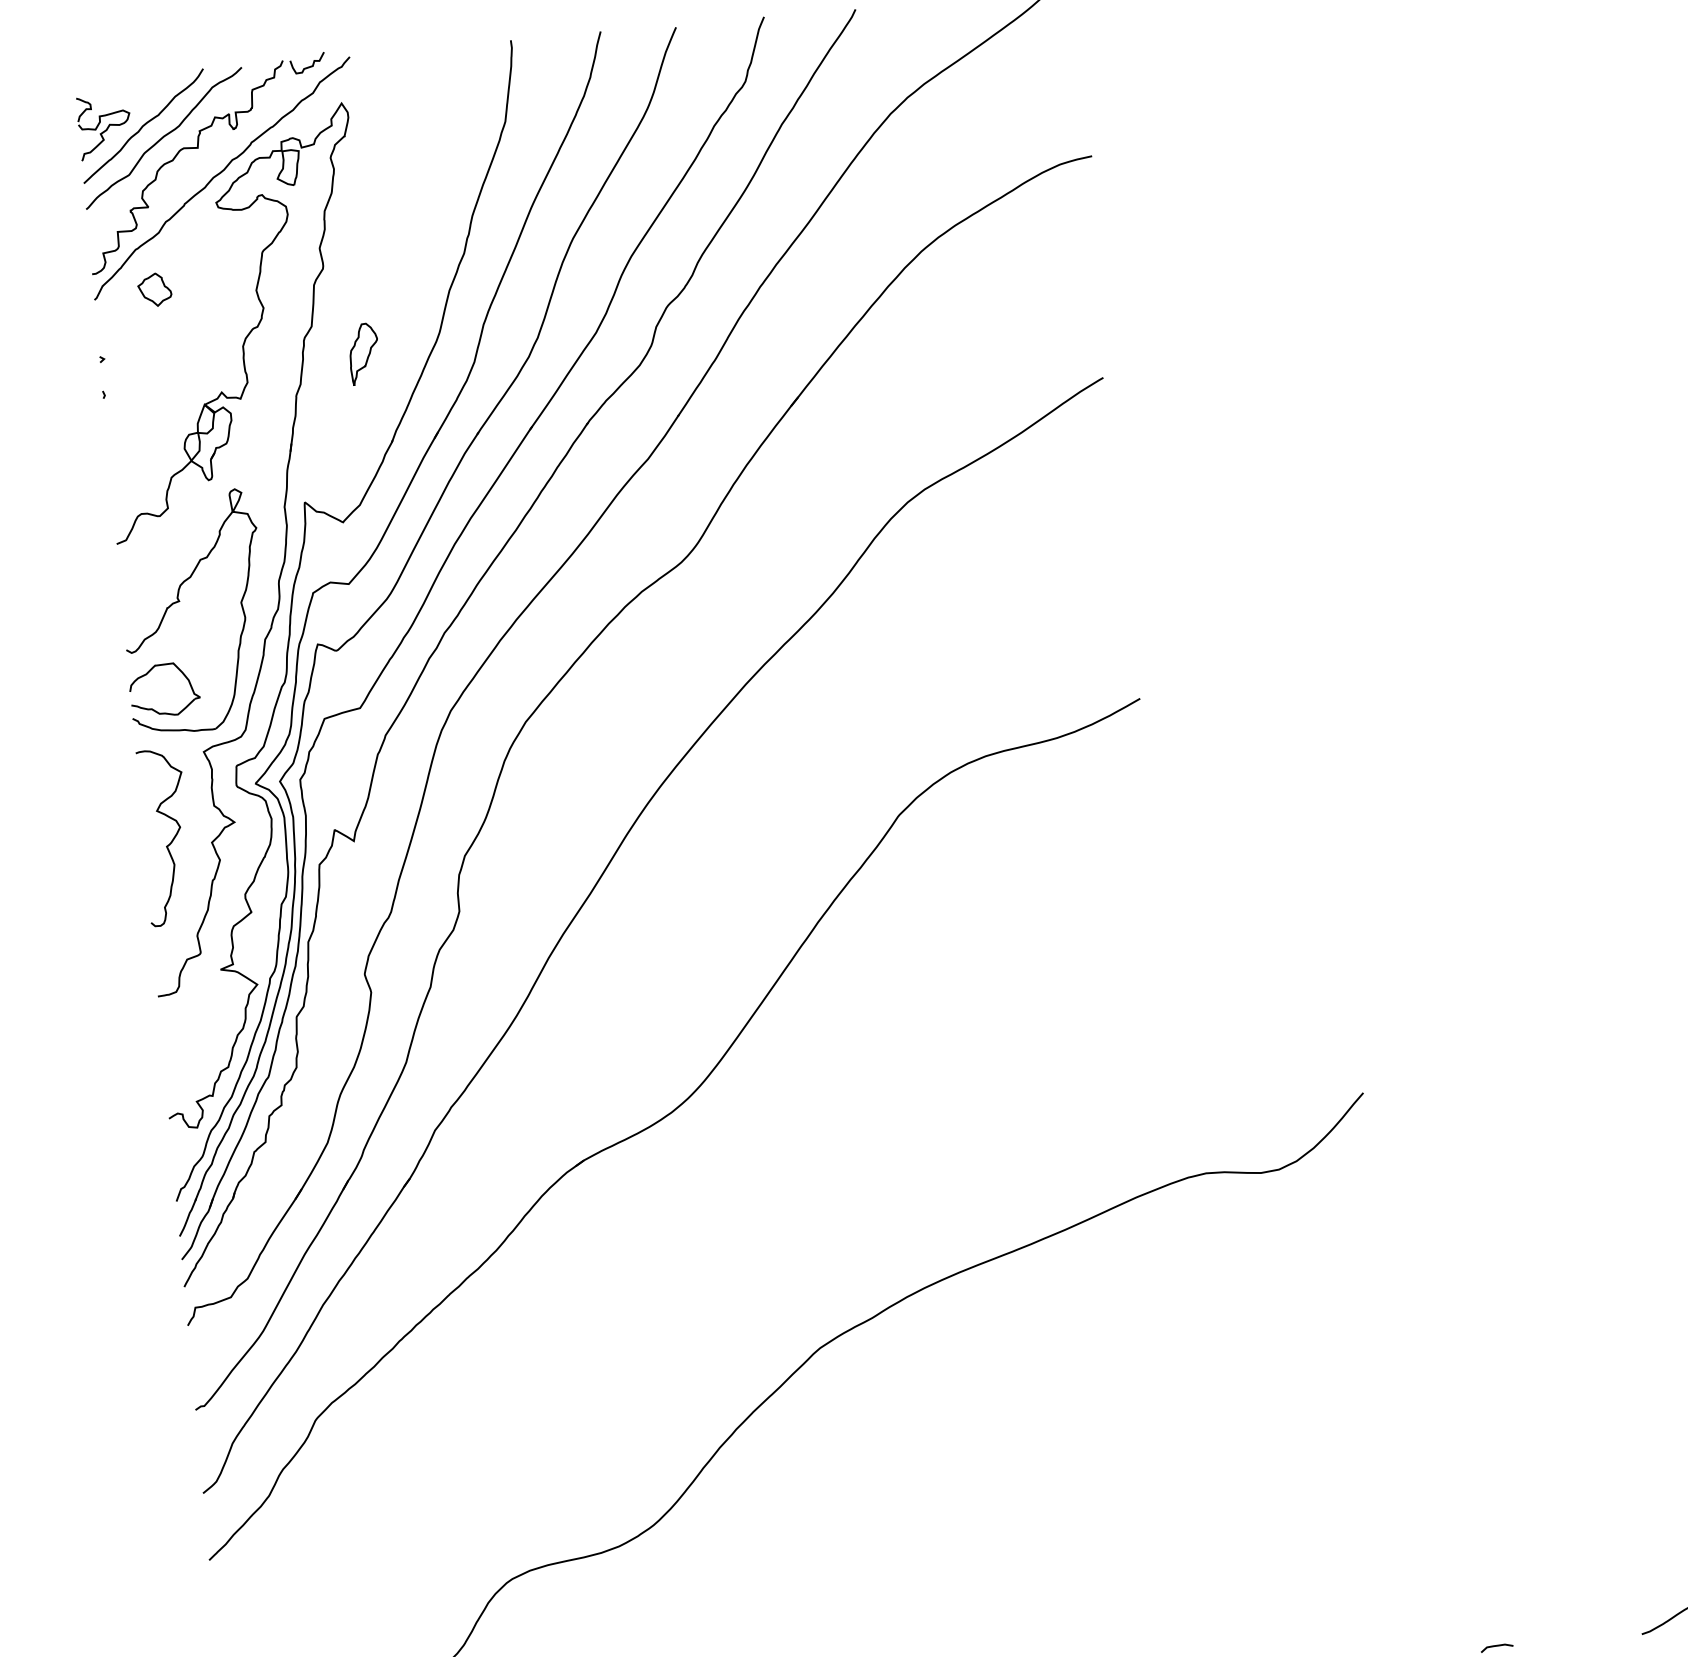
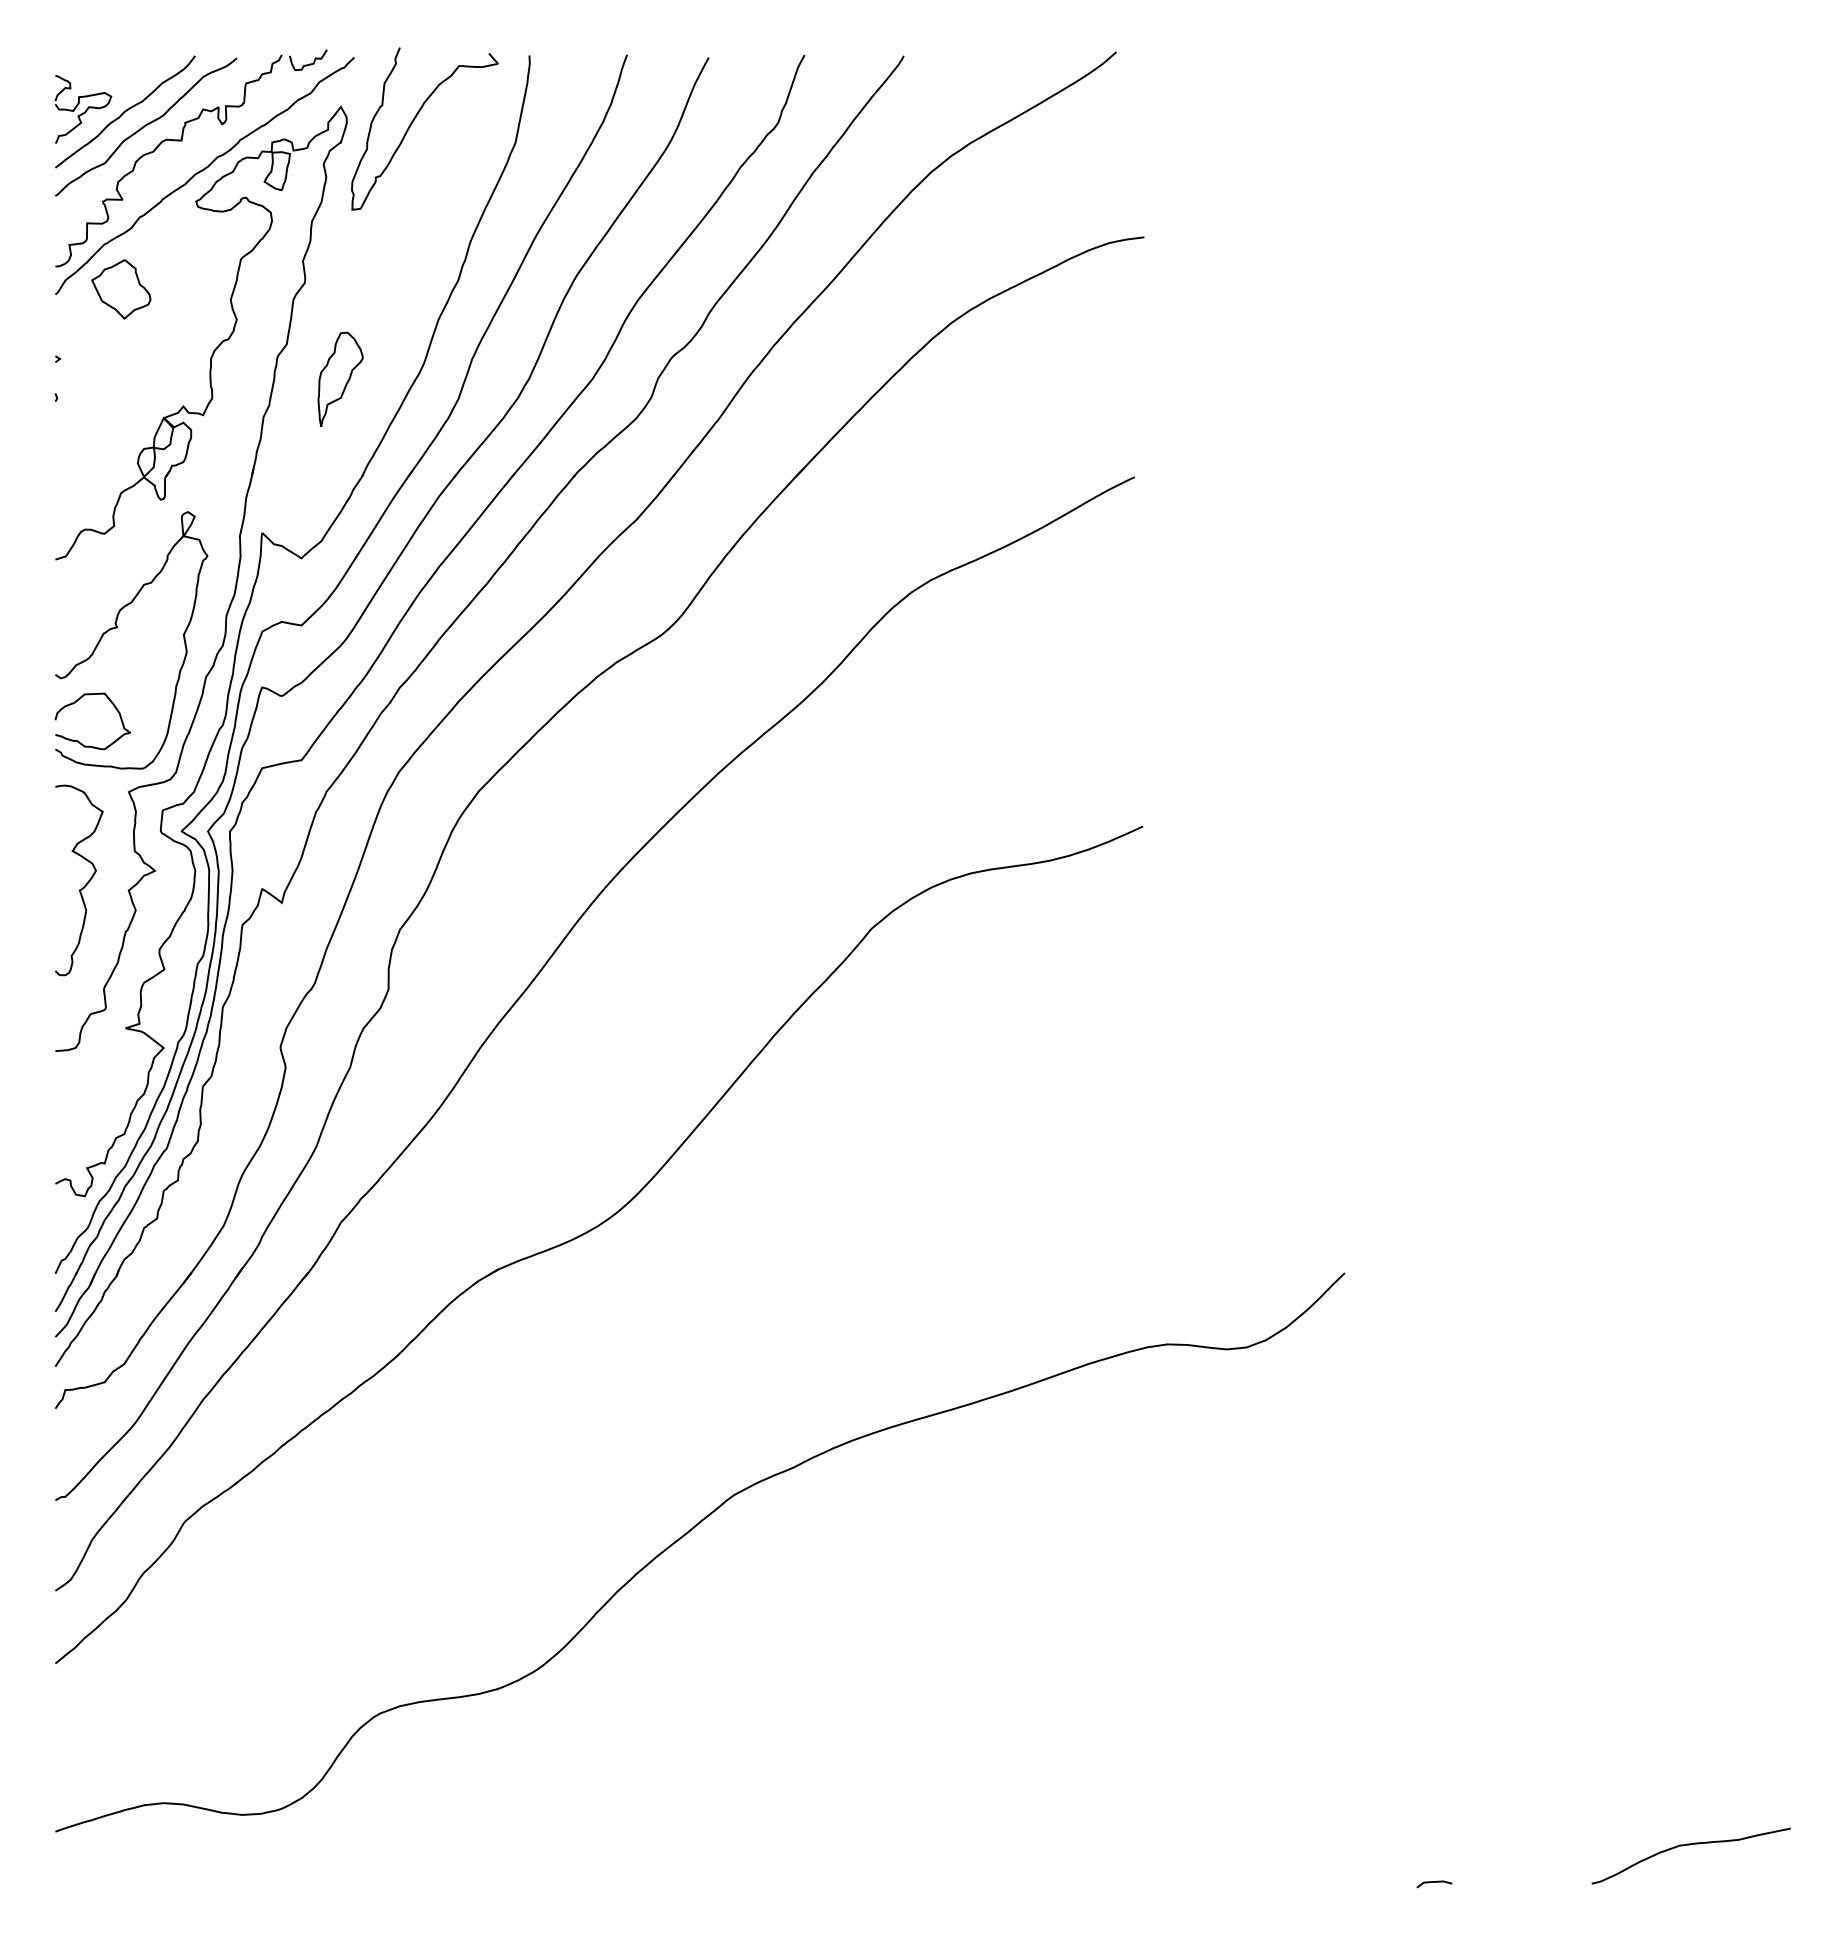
curve: (409, 111) -> (413, 122), added
part: (154, 289) -> (121, 289), size x1.67
part: (363, 353) -> (340, 378), size x1.43

